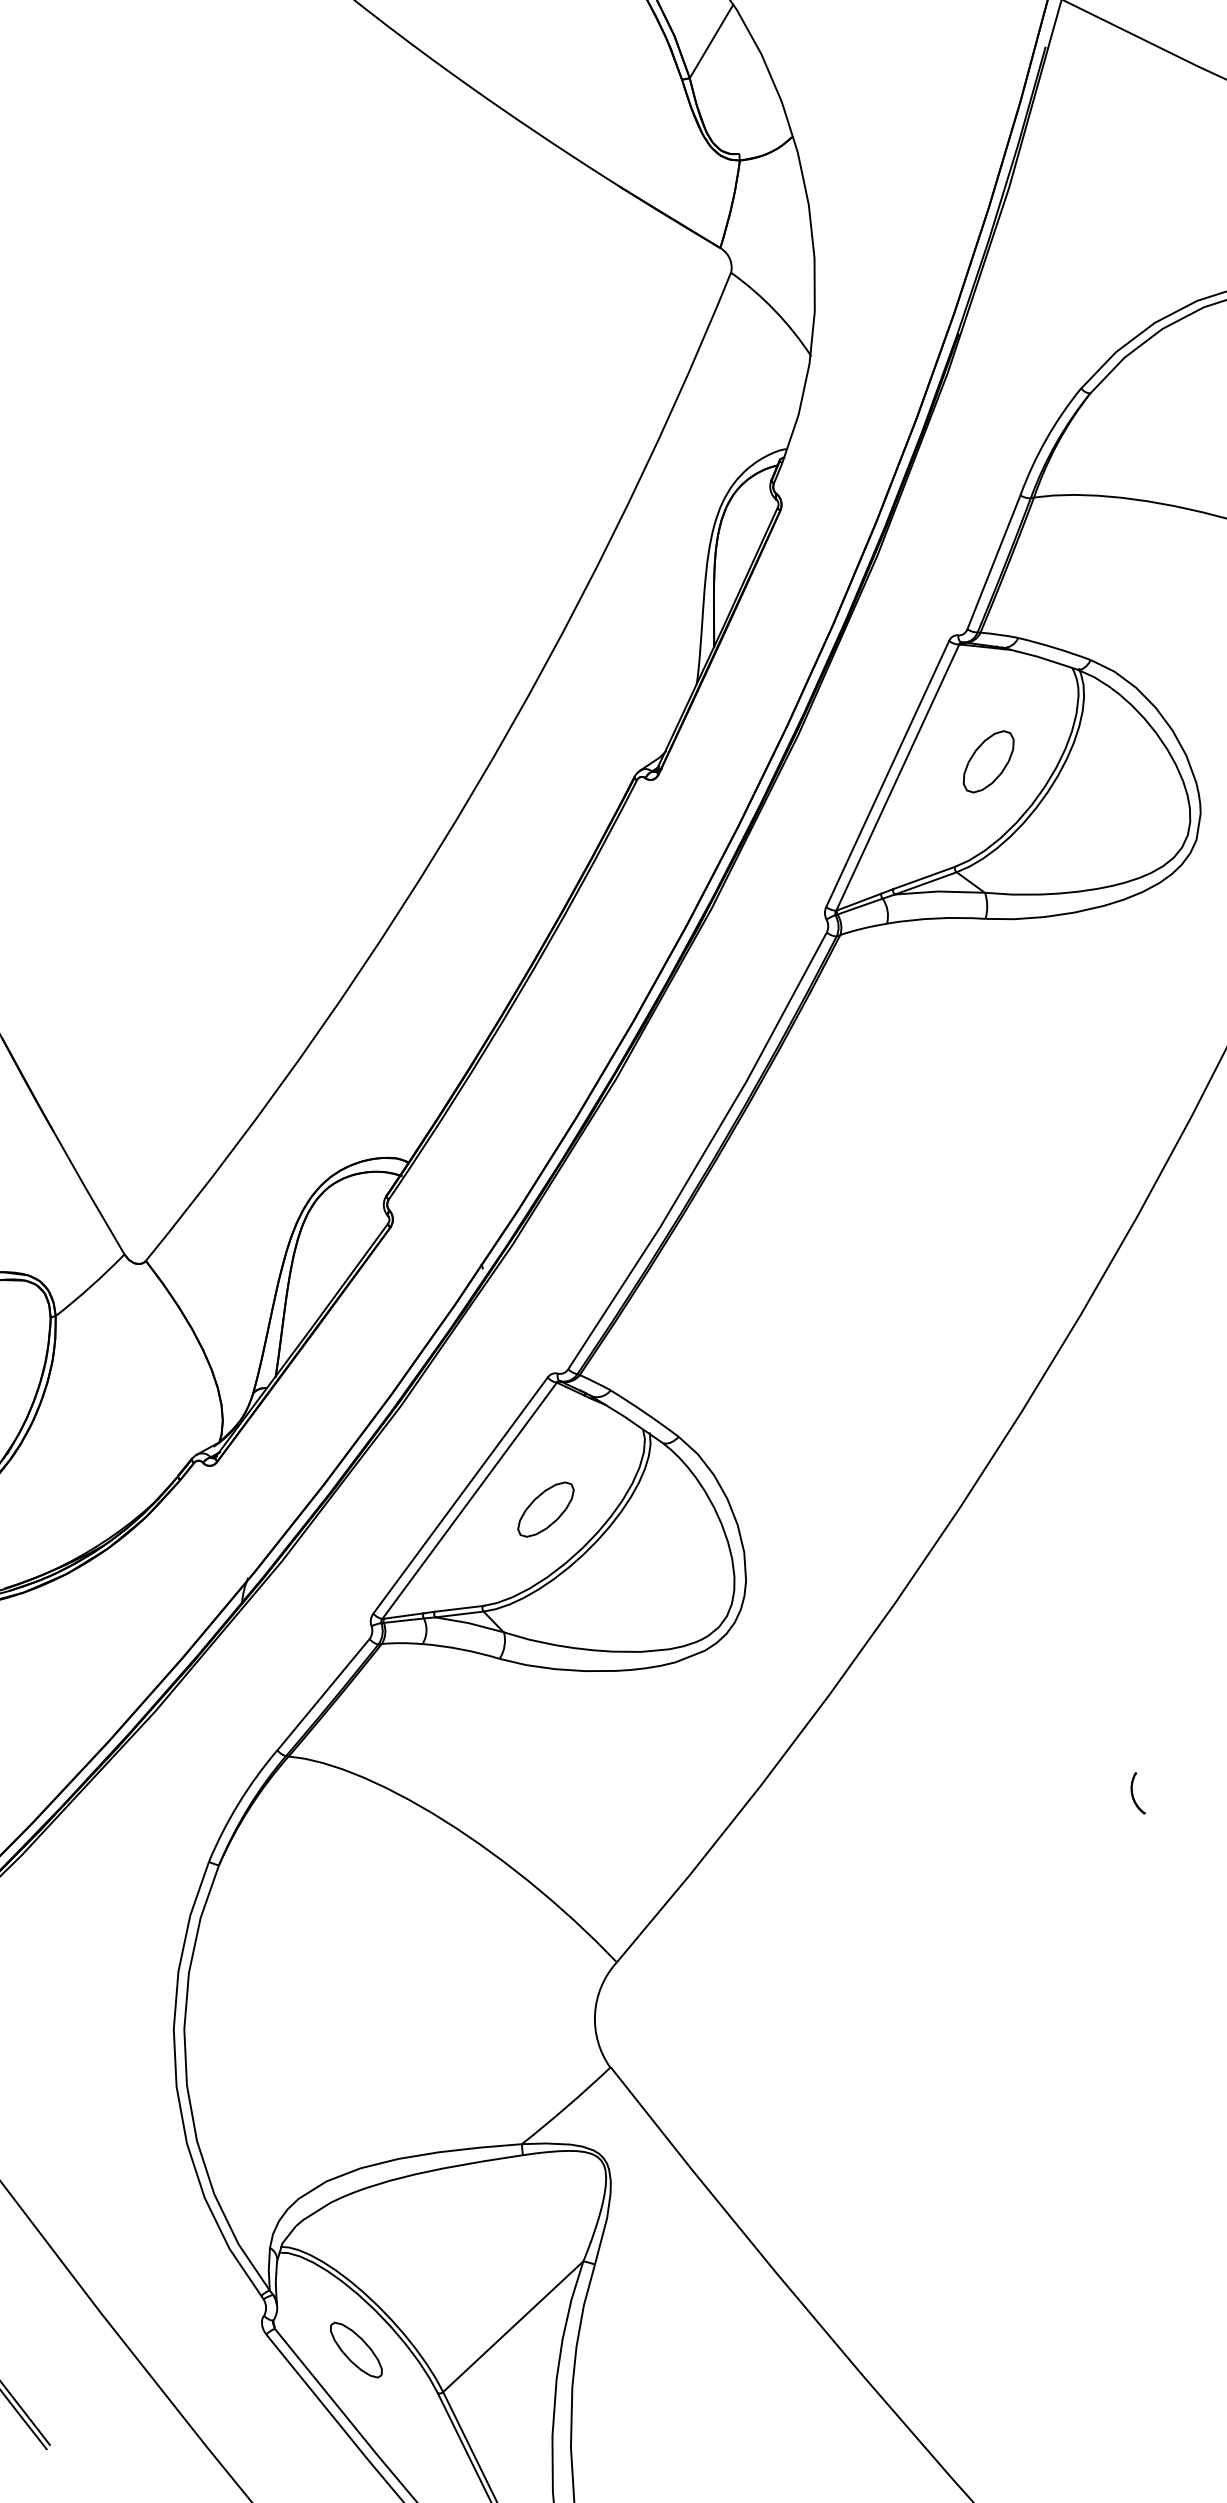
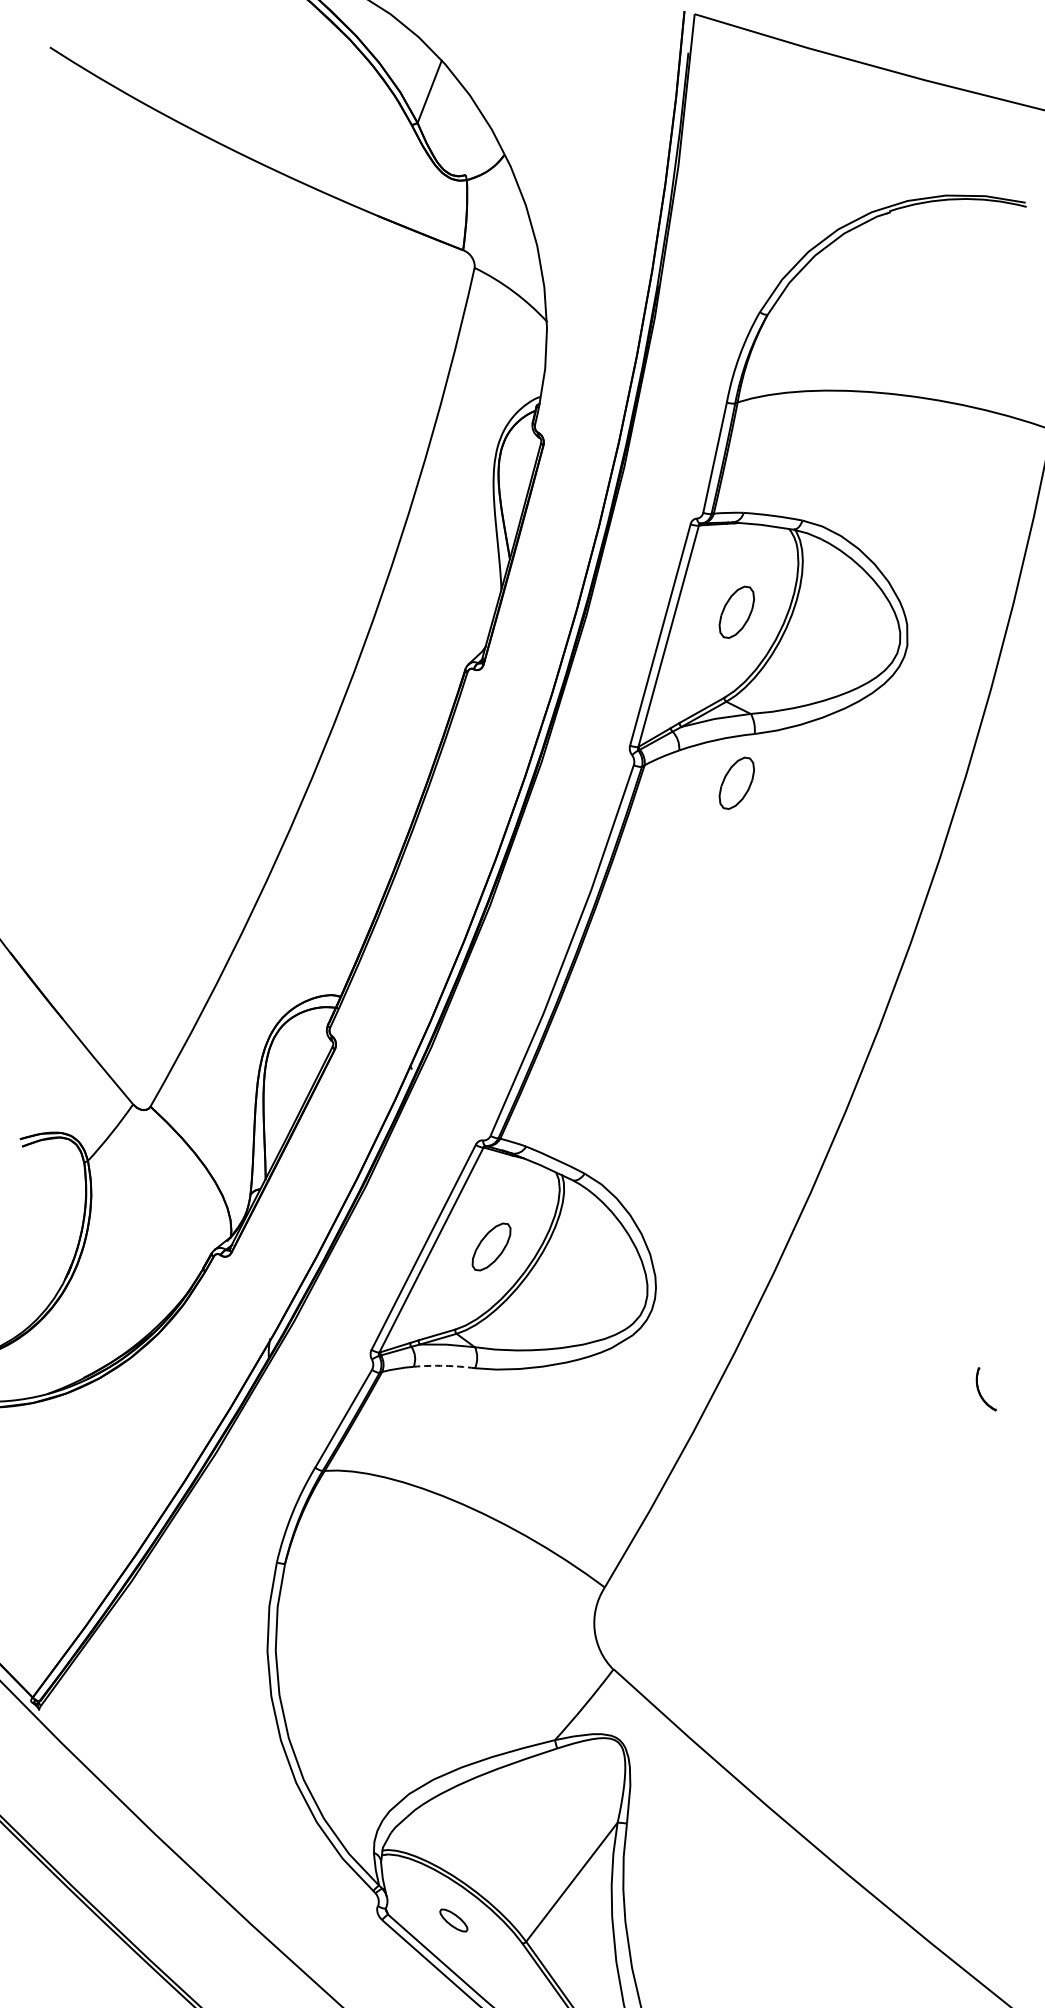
part: (952, 976) -> (736, 782), added
arc: (461, 1648) -> (444, 1365), solid -> dashed
part: (1139, 1793) -> (986, 1389), size x1.4
part: (356, 2349) -> (453, 1920), size x0.6

